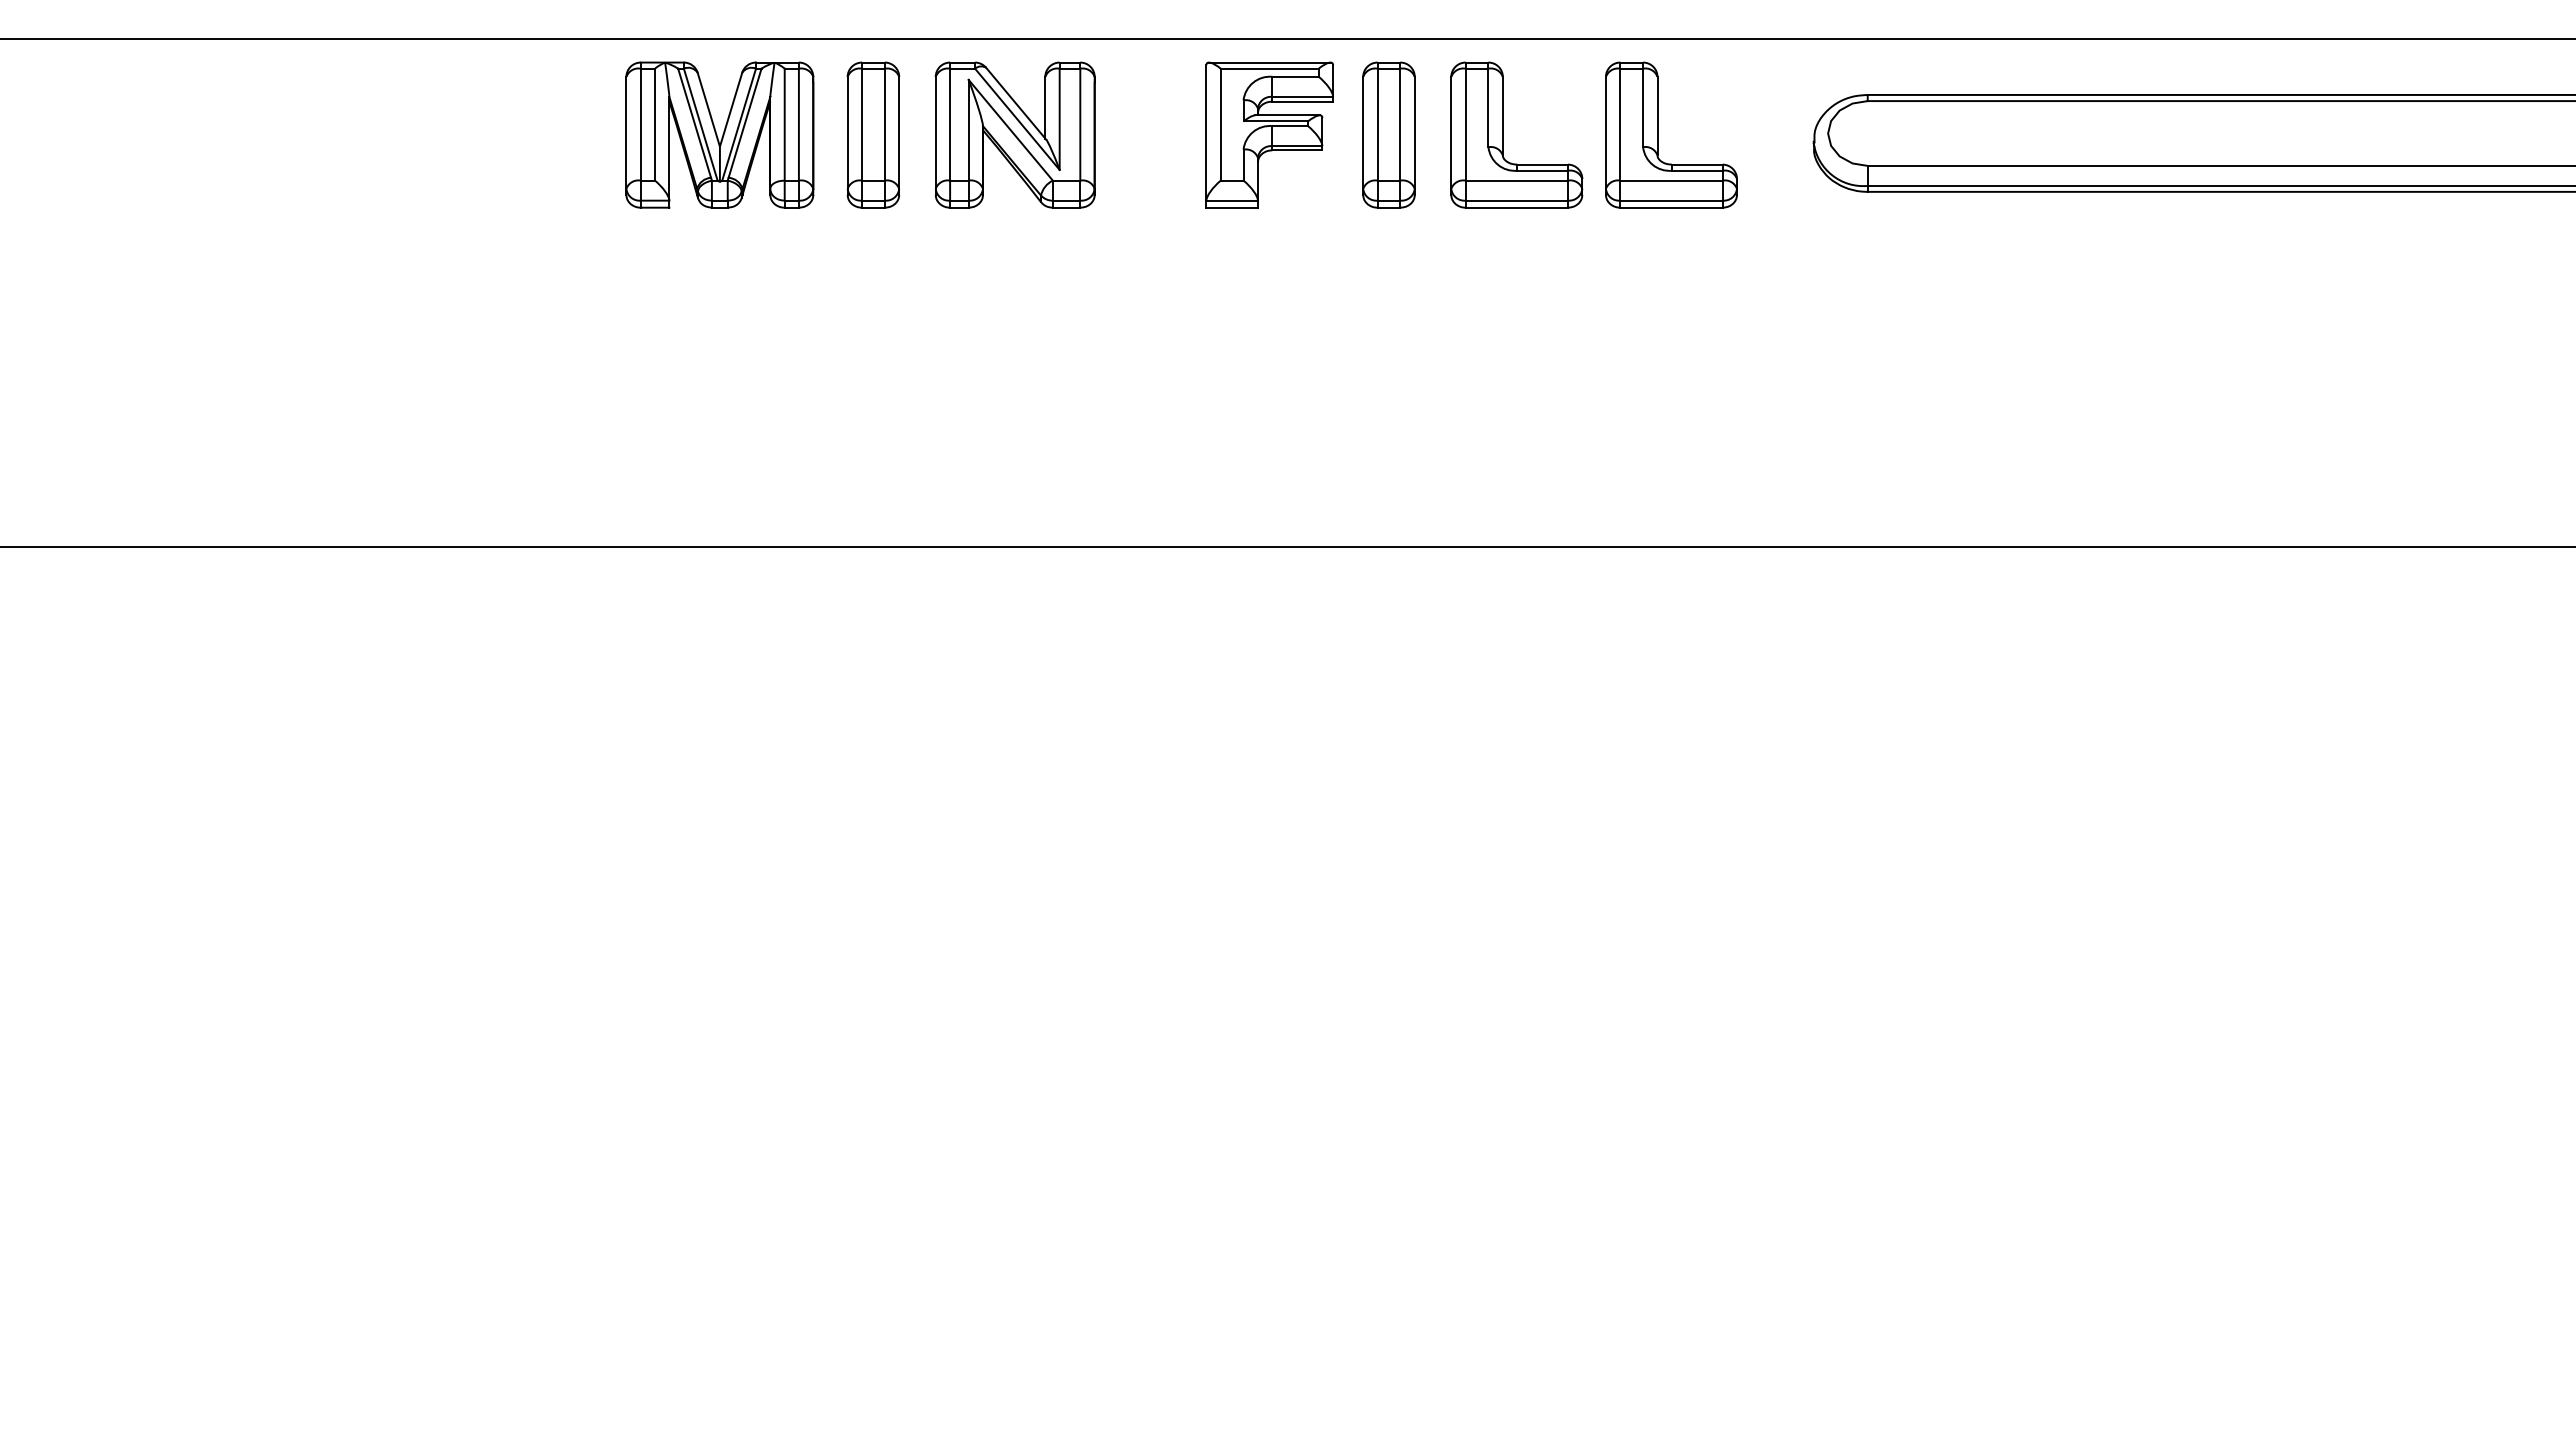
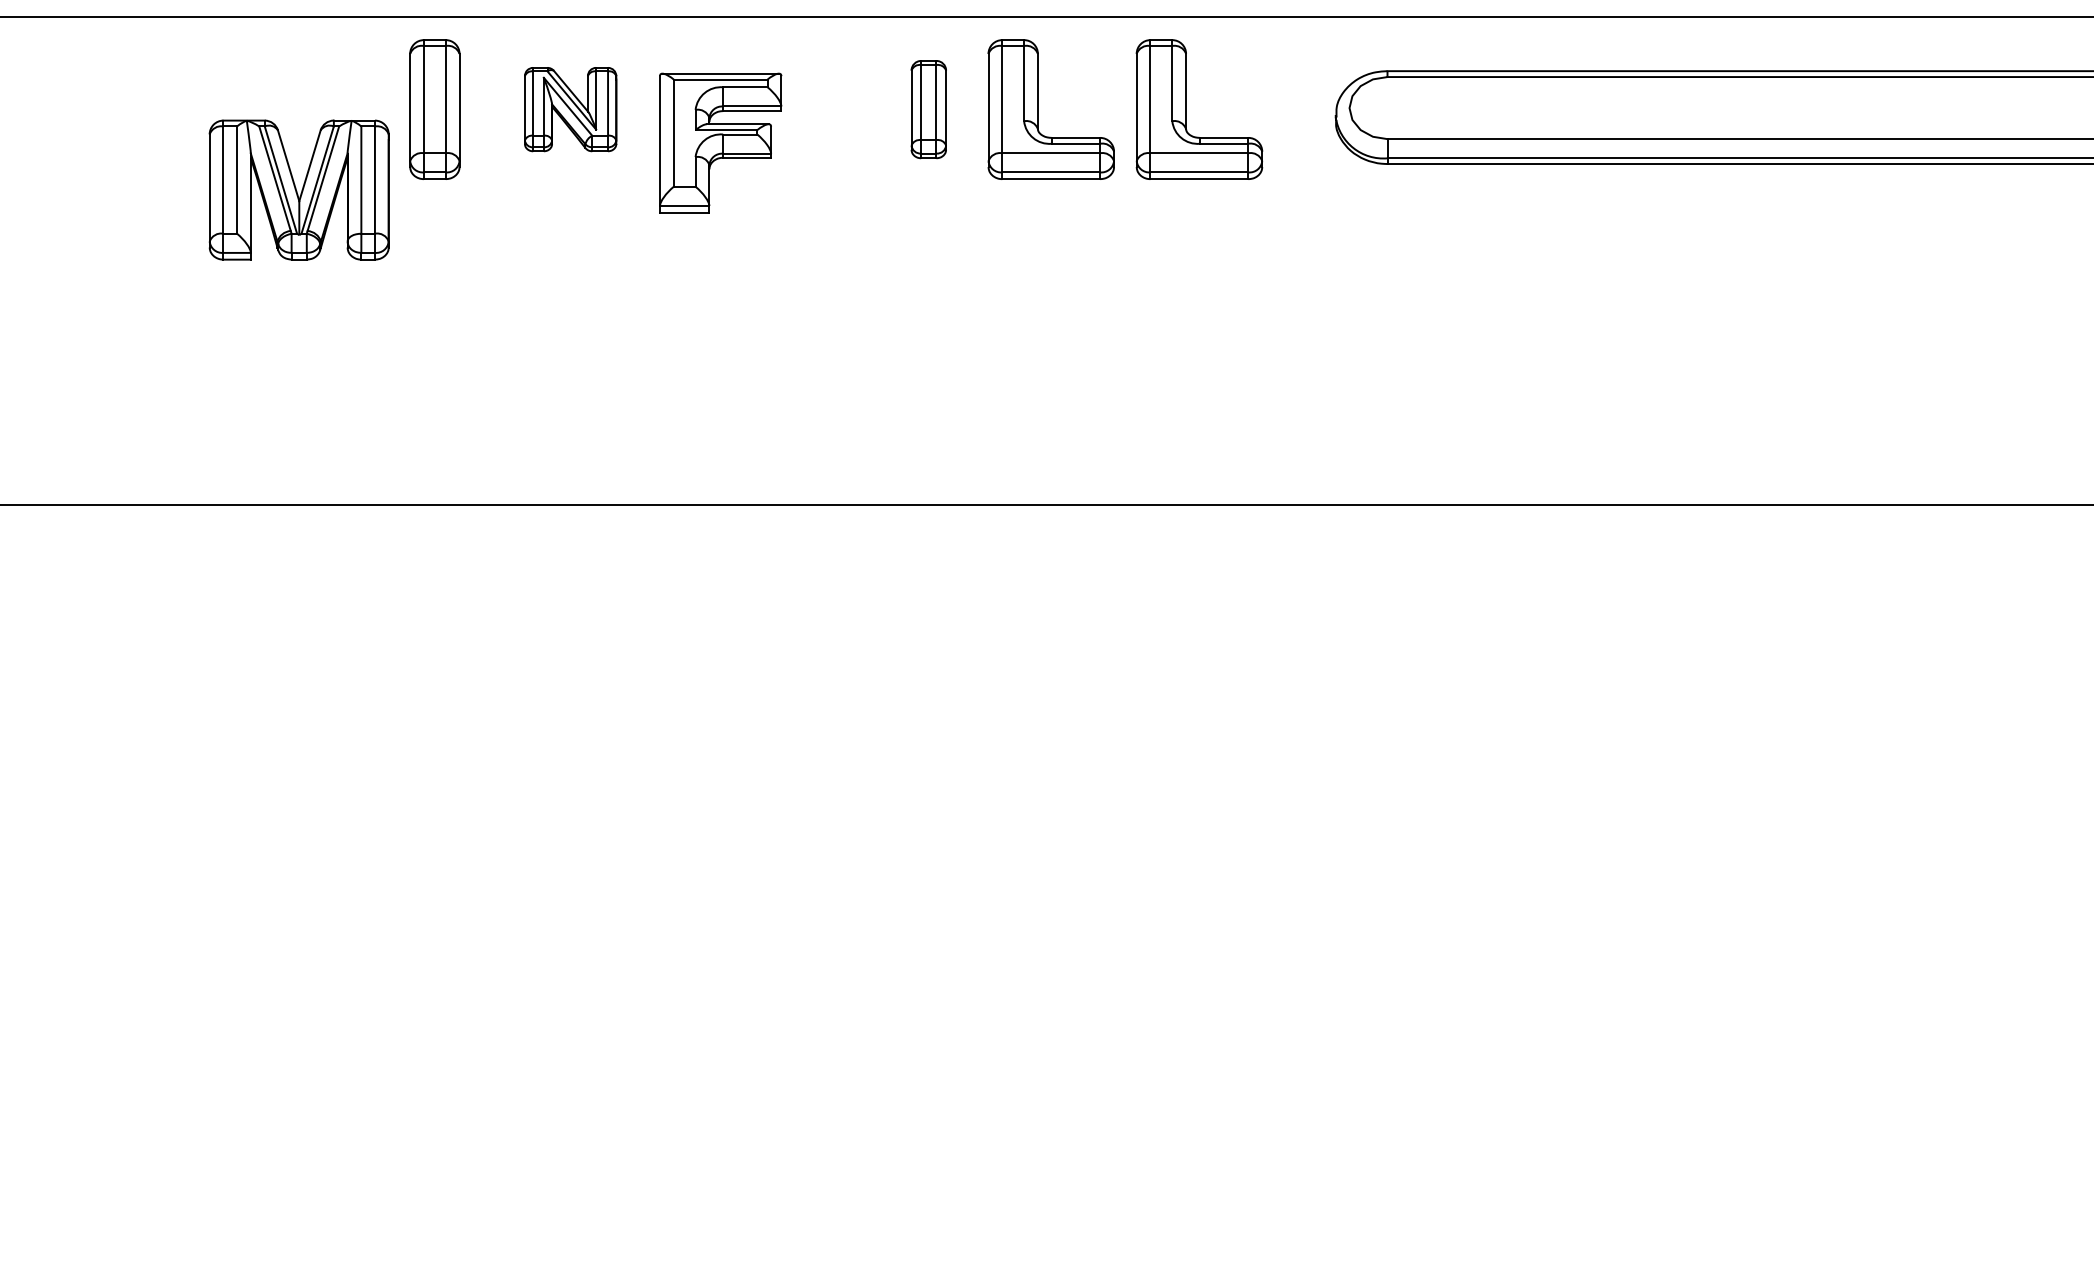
part: (719, 134) -> (298, 189), moved
part: (1014, 134) -> (570, 109), size x0.6
part: (1269, 134) -> (720, 142), moved
part: (1388, 134) -> (928, 109), size x0.7

